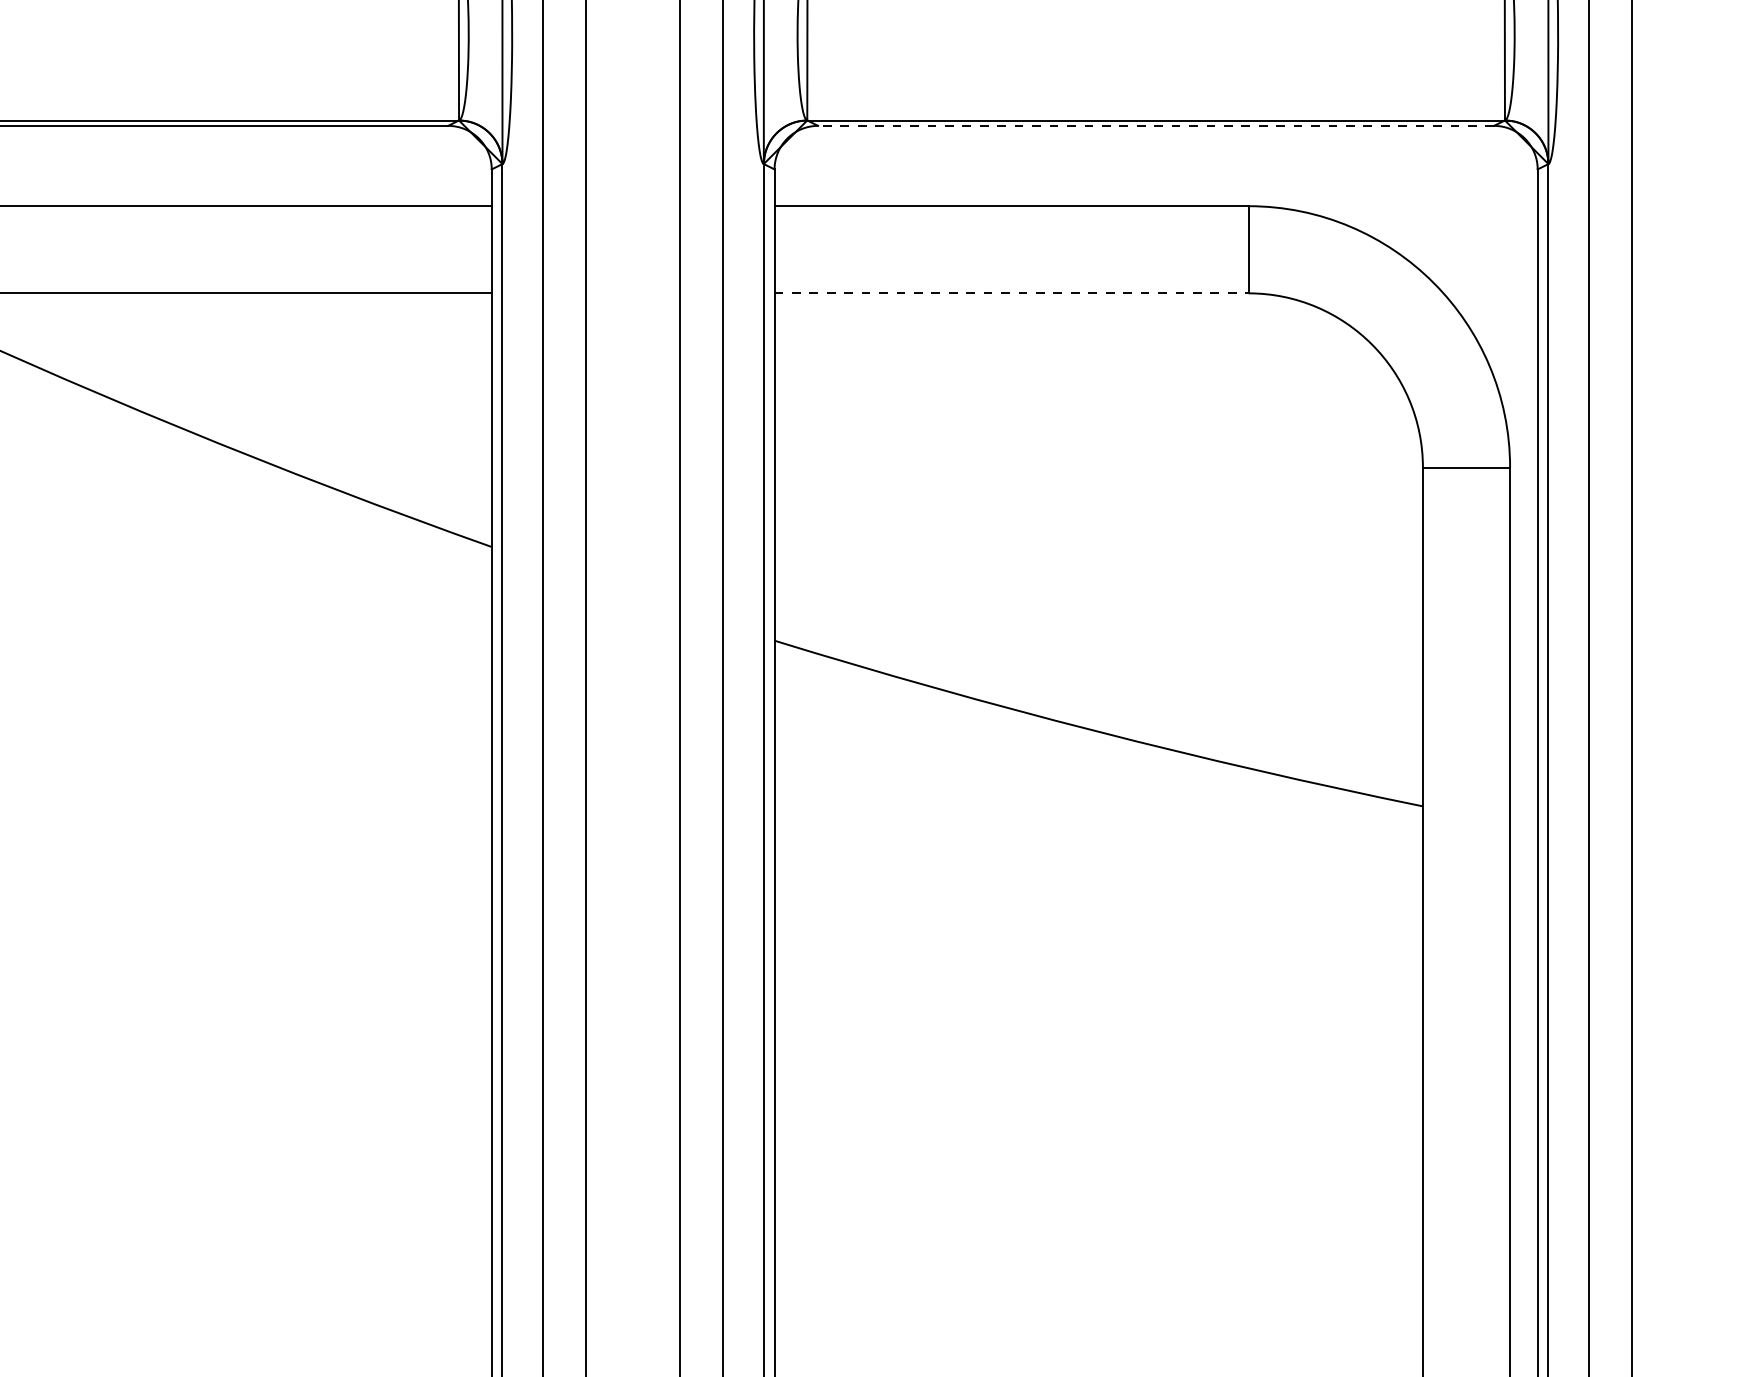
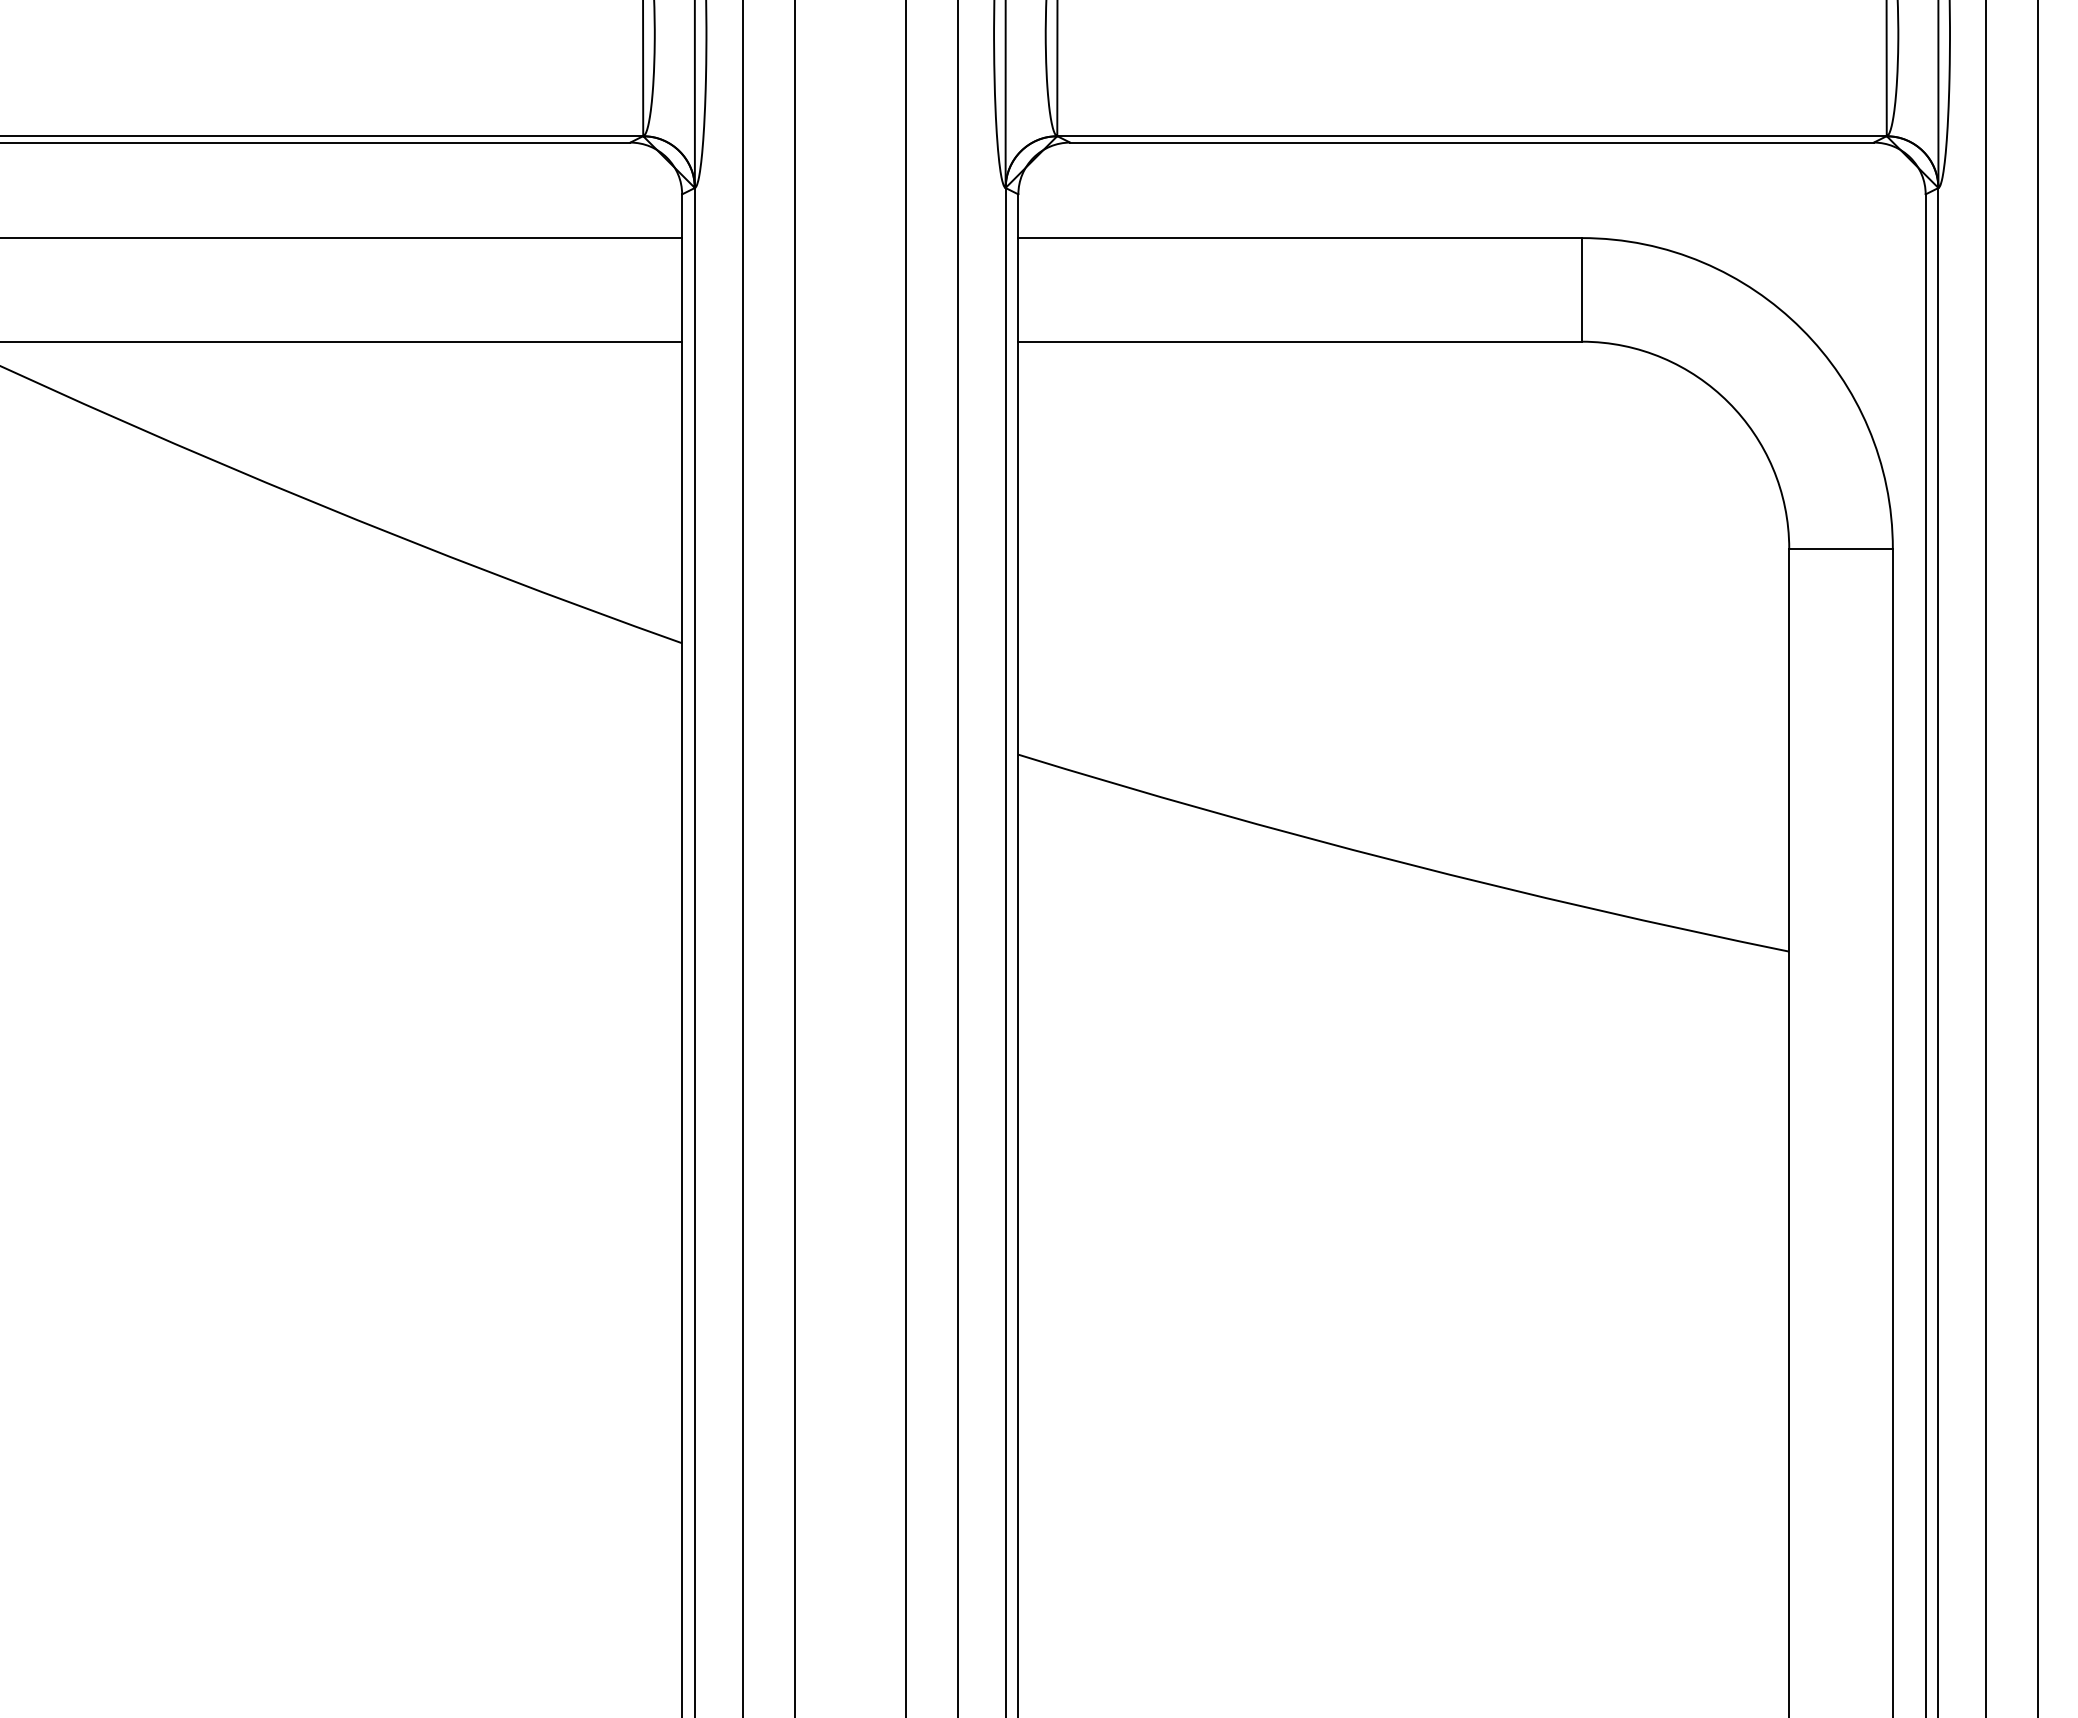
line: (1156, 125) -> (1472, 142), dashed -> solid
line: (1011, 293) -> (1300, 341), dashed -> solid

